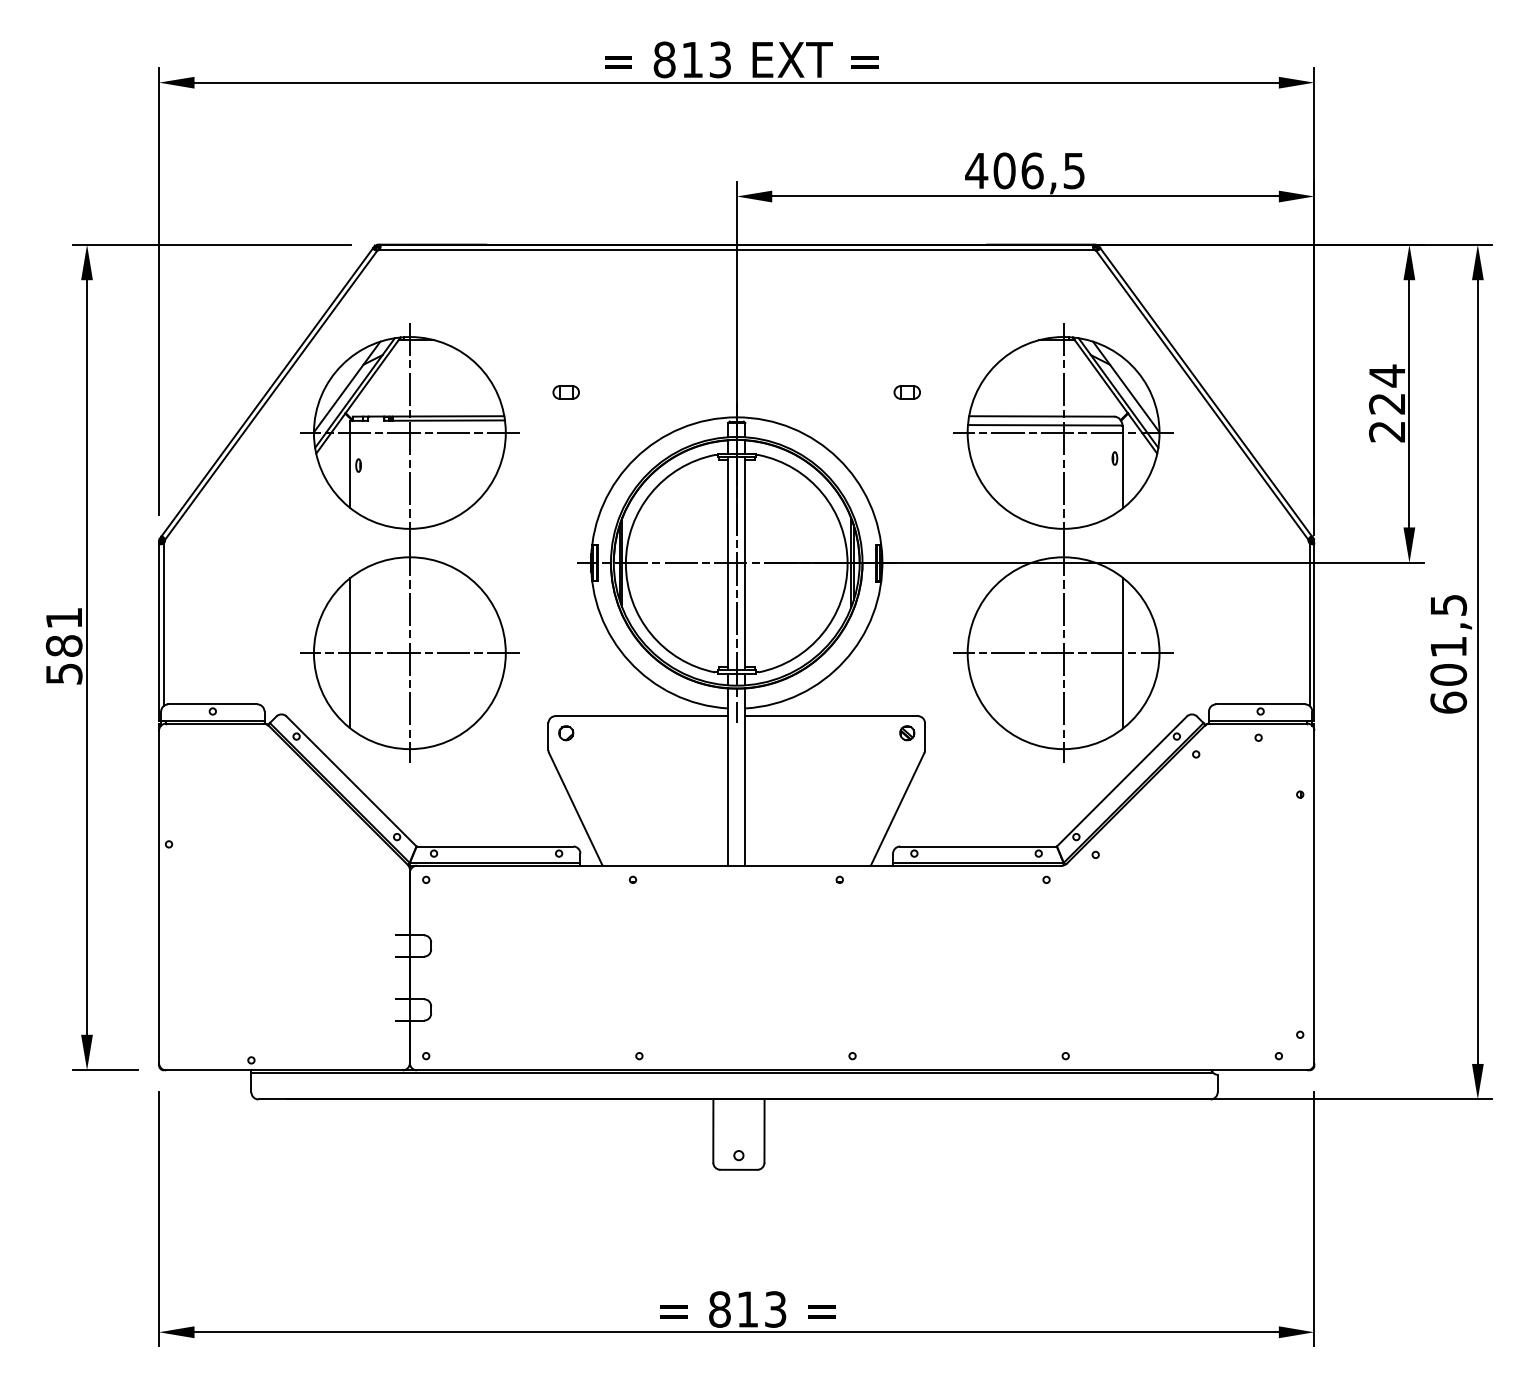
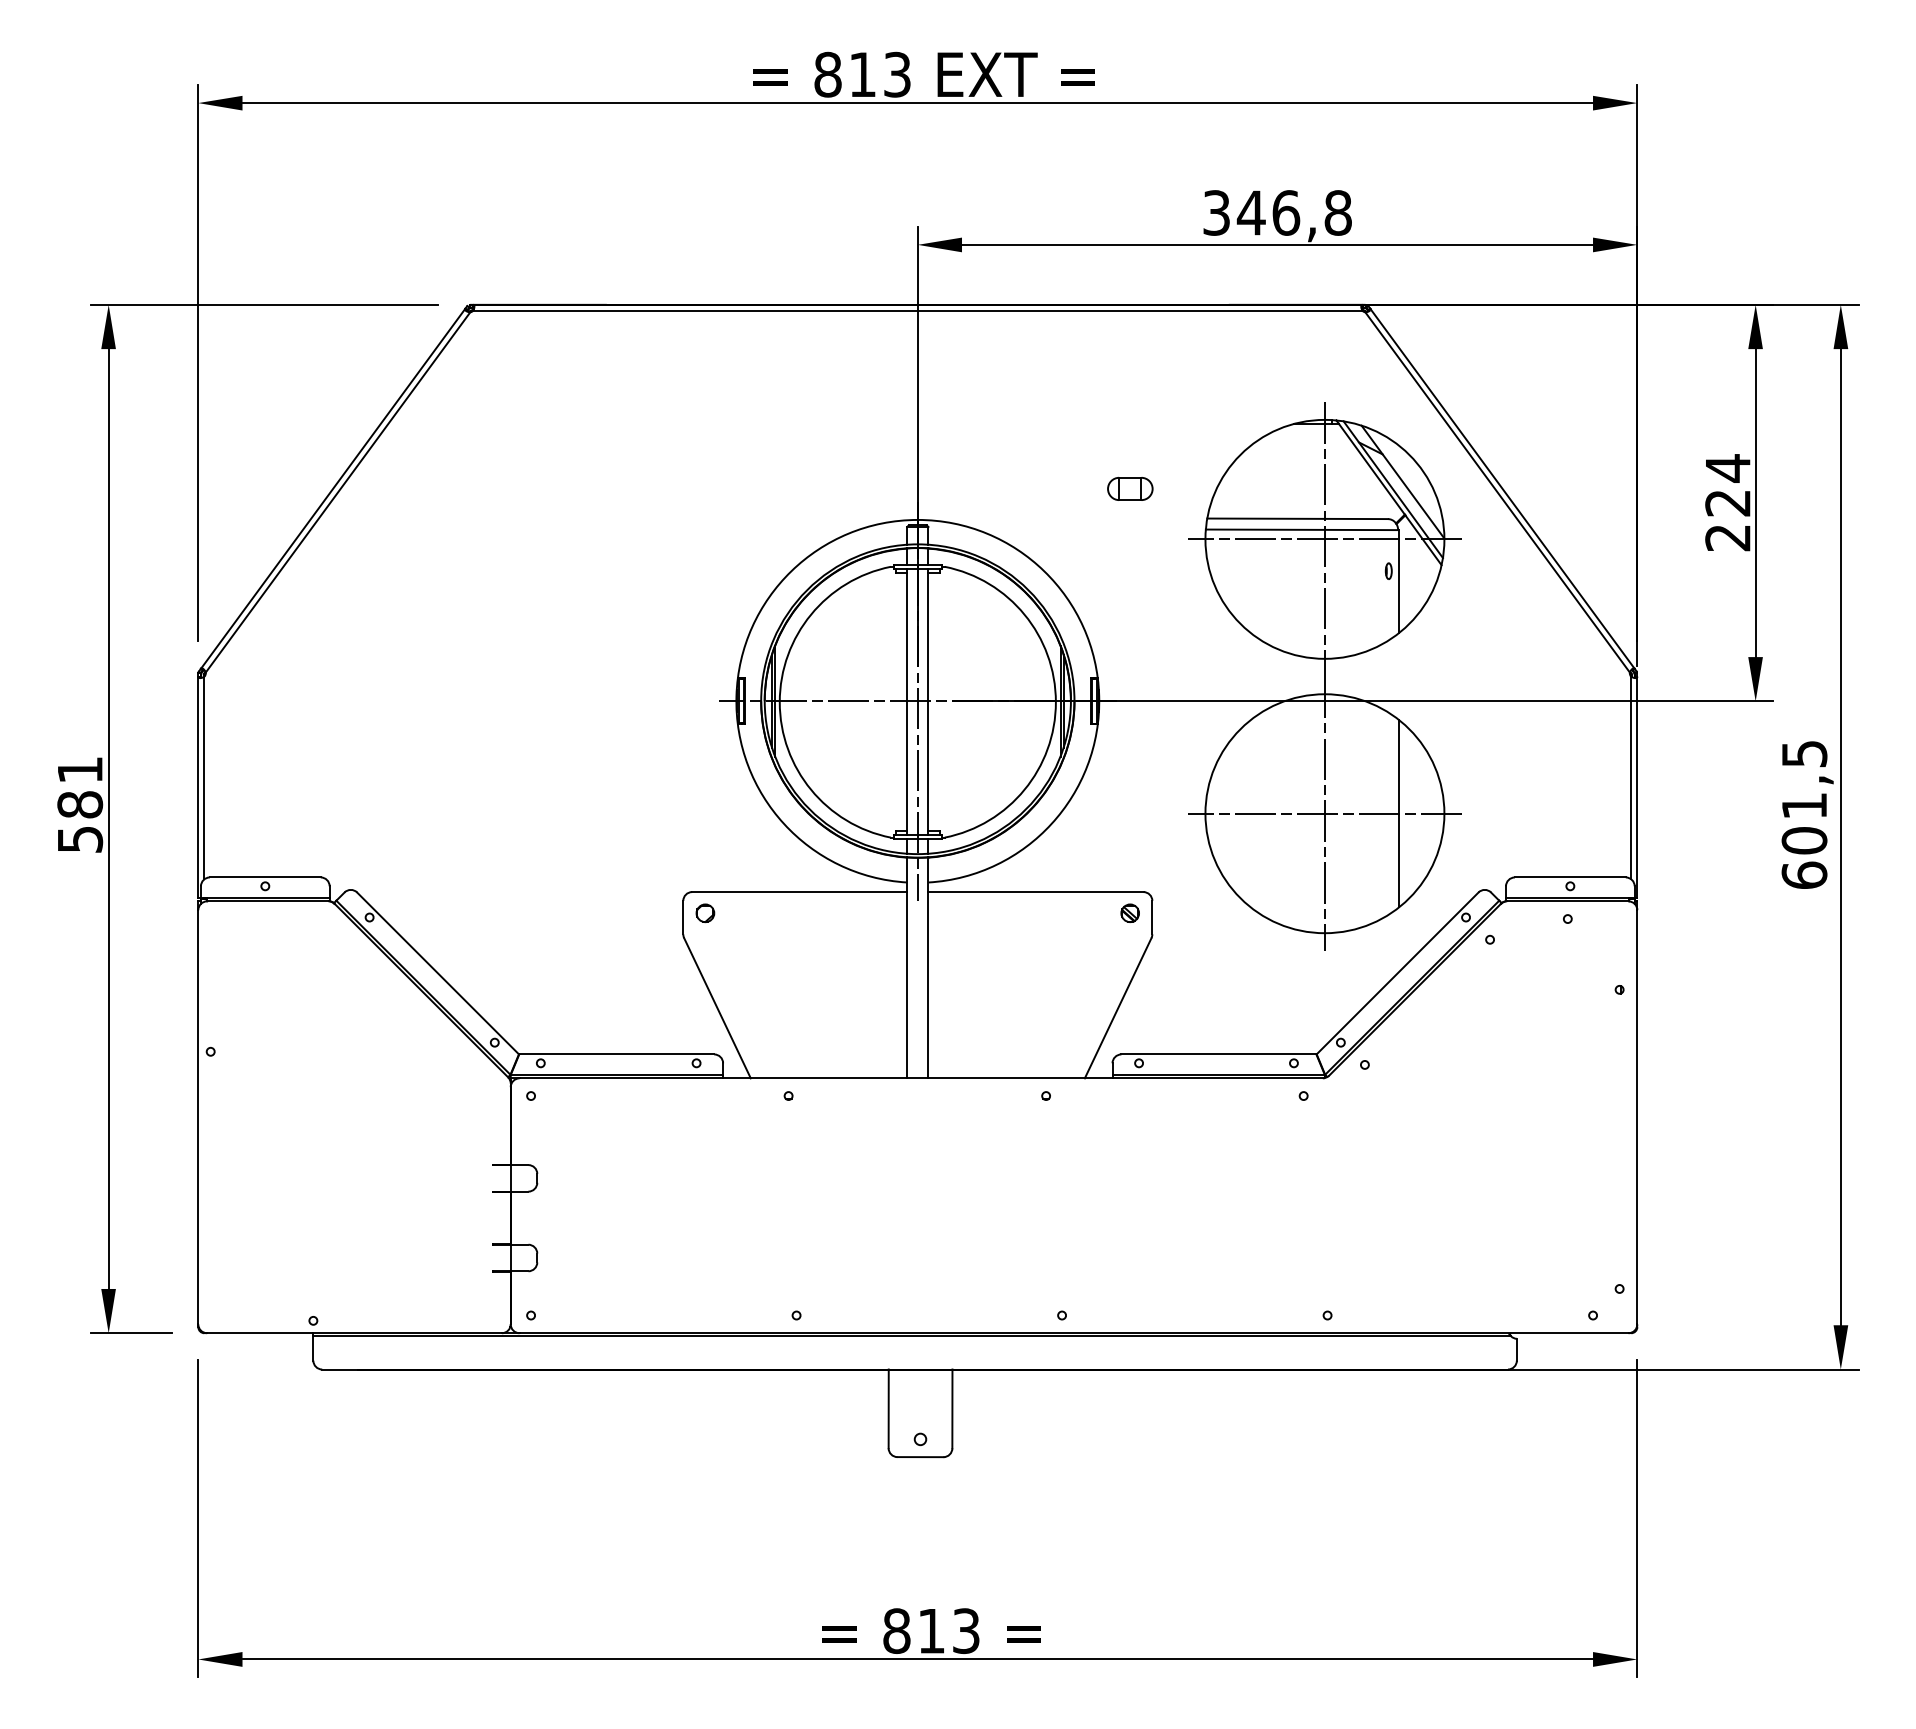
text: (1024, 170) -> (1276, 212), 406,5 -> 346,8
part: (566, 392) -> (705, 488), removed
part: (906, 392) -> (1129, 488), size x1.4
part: (409, 543) -> (510, 676), removed

